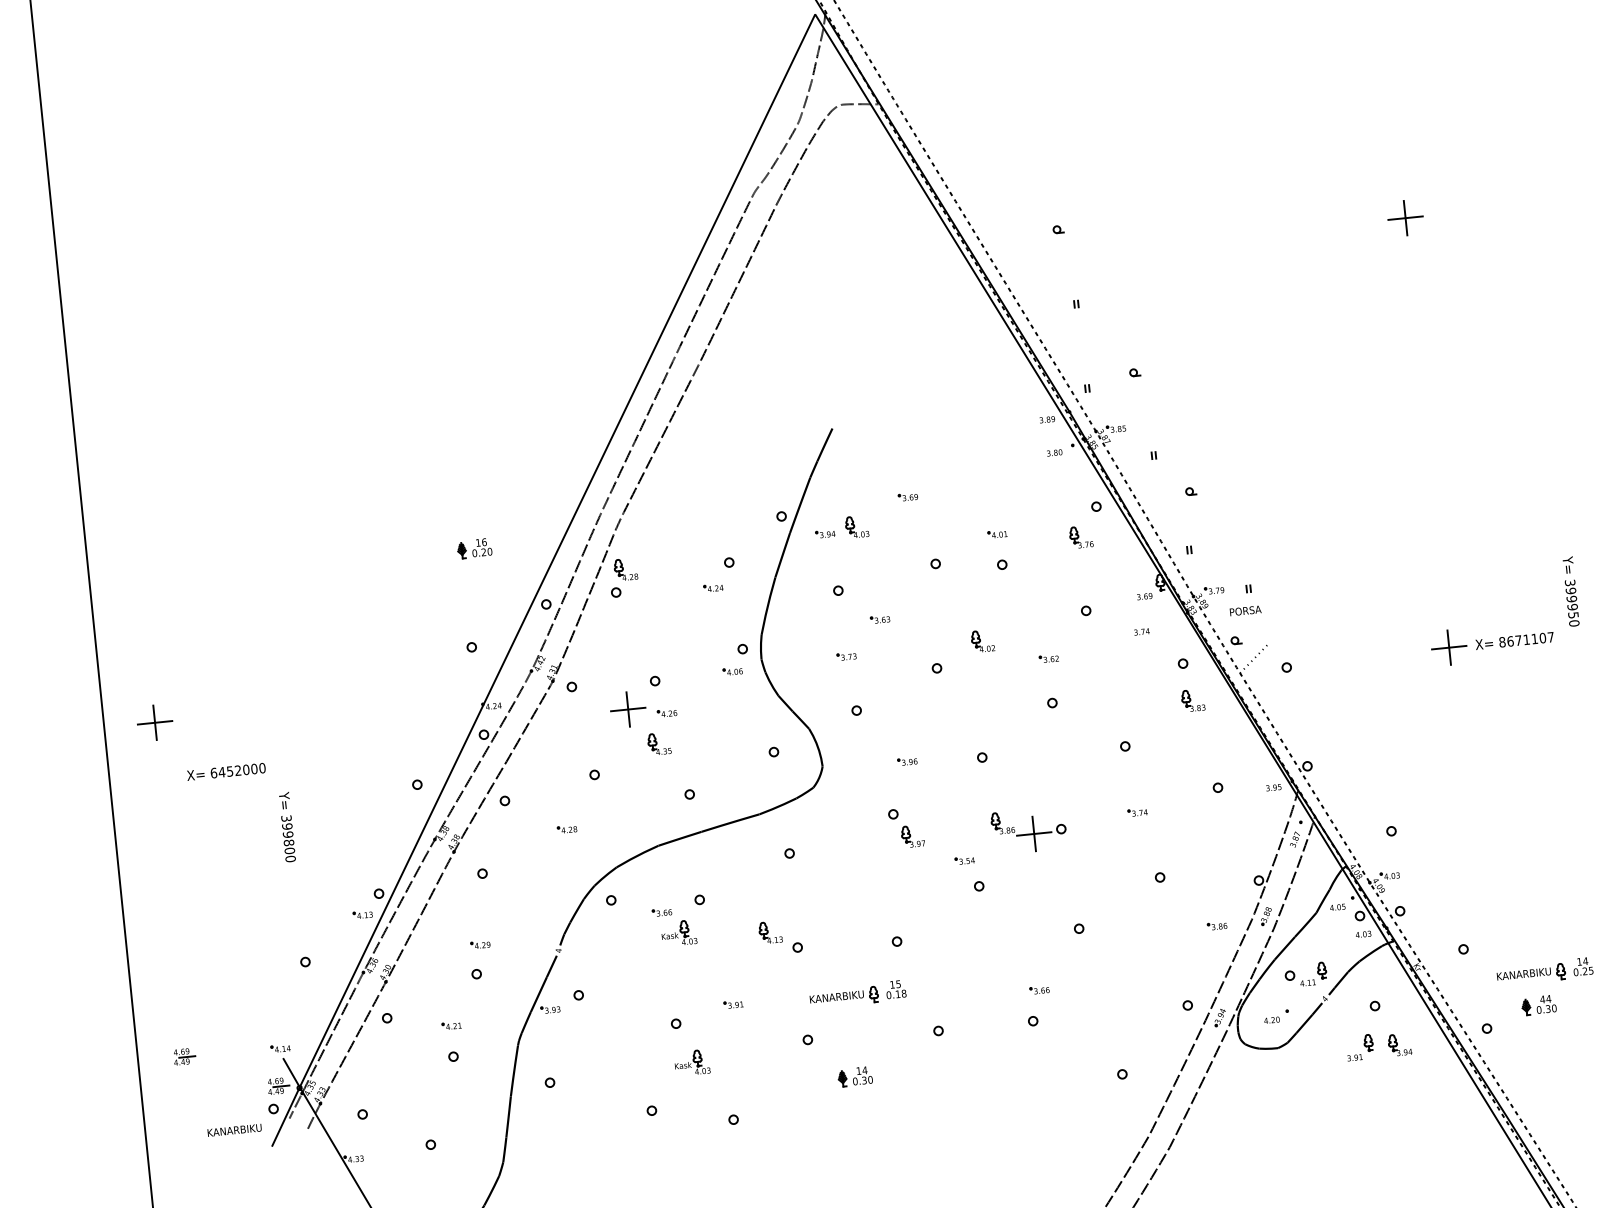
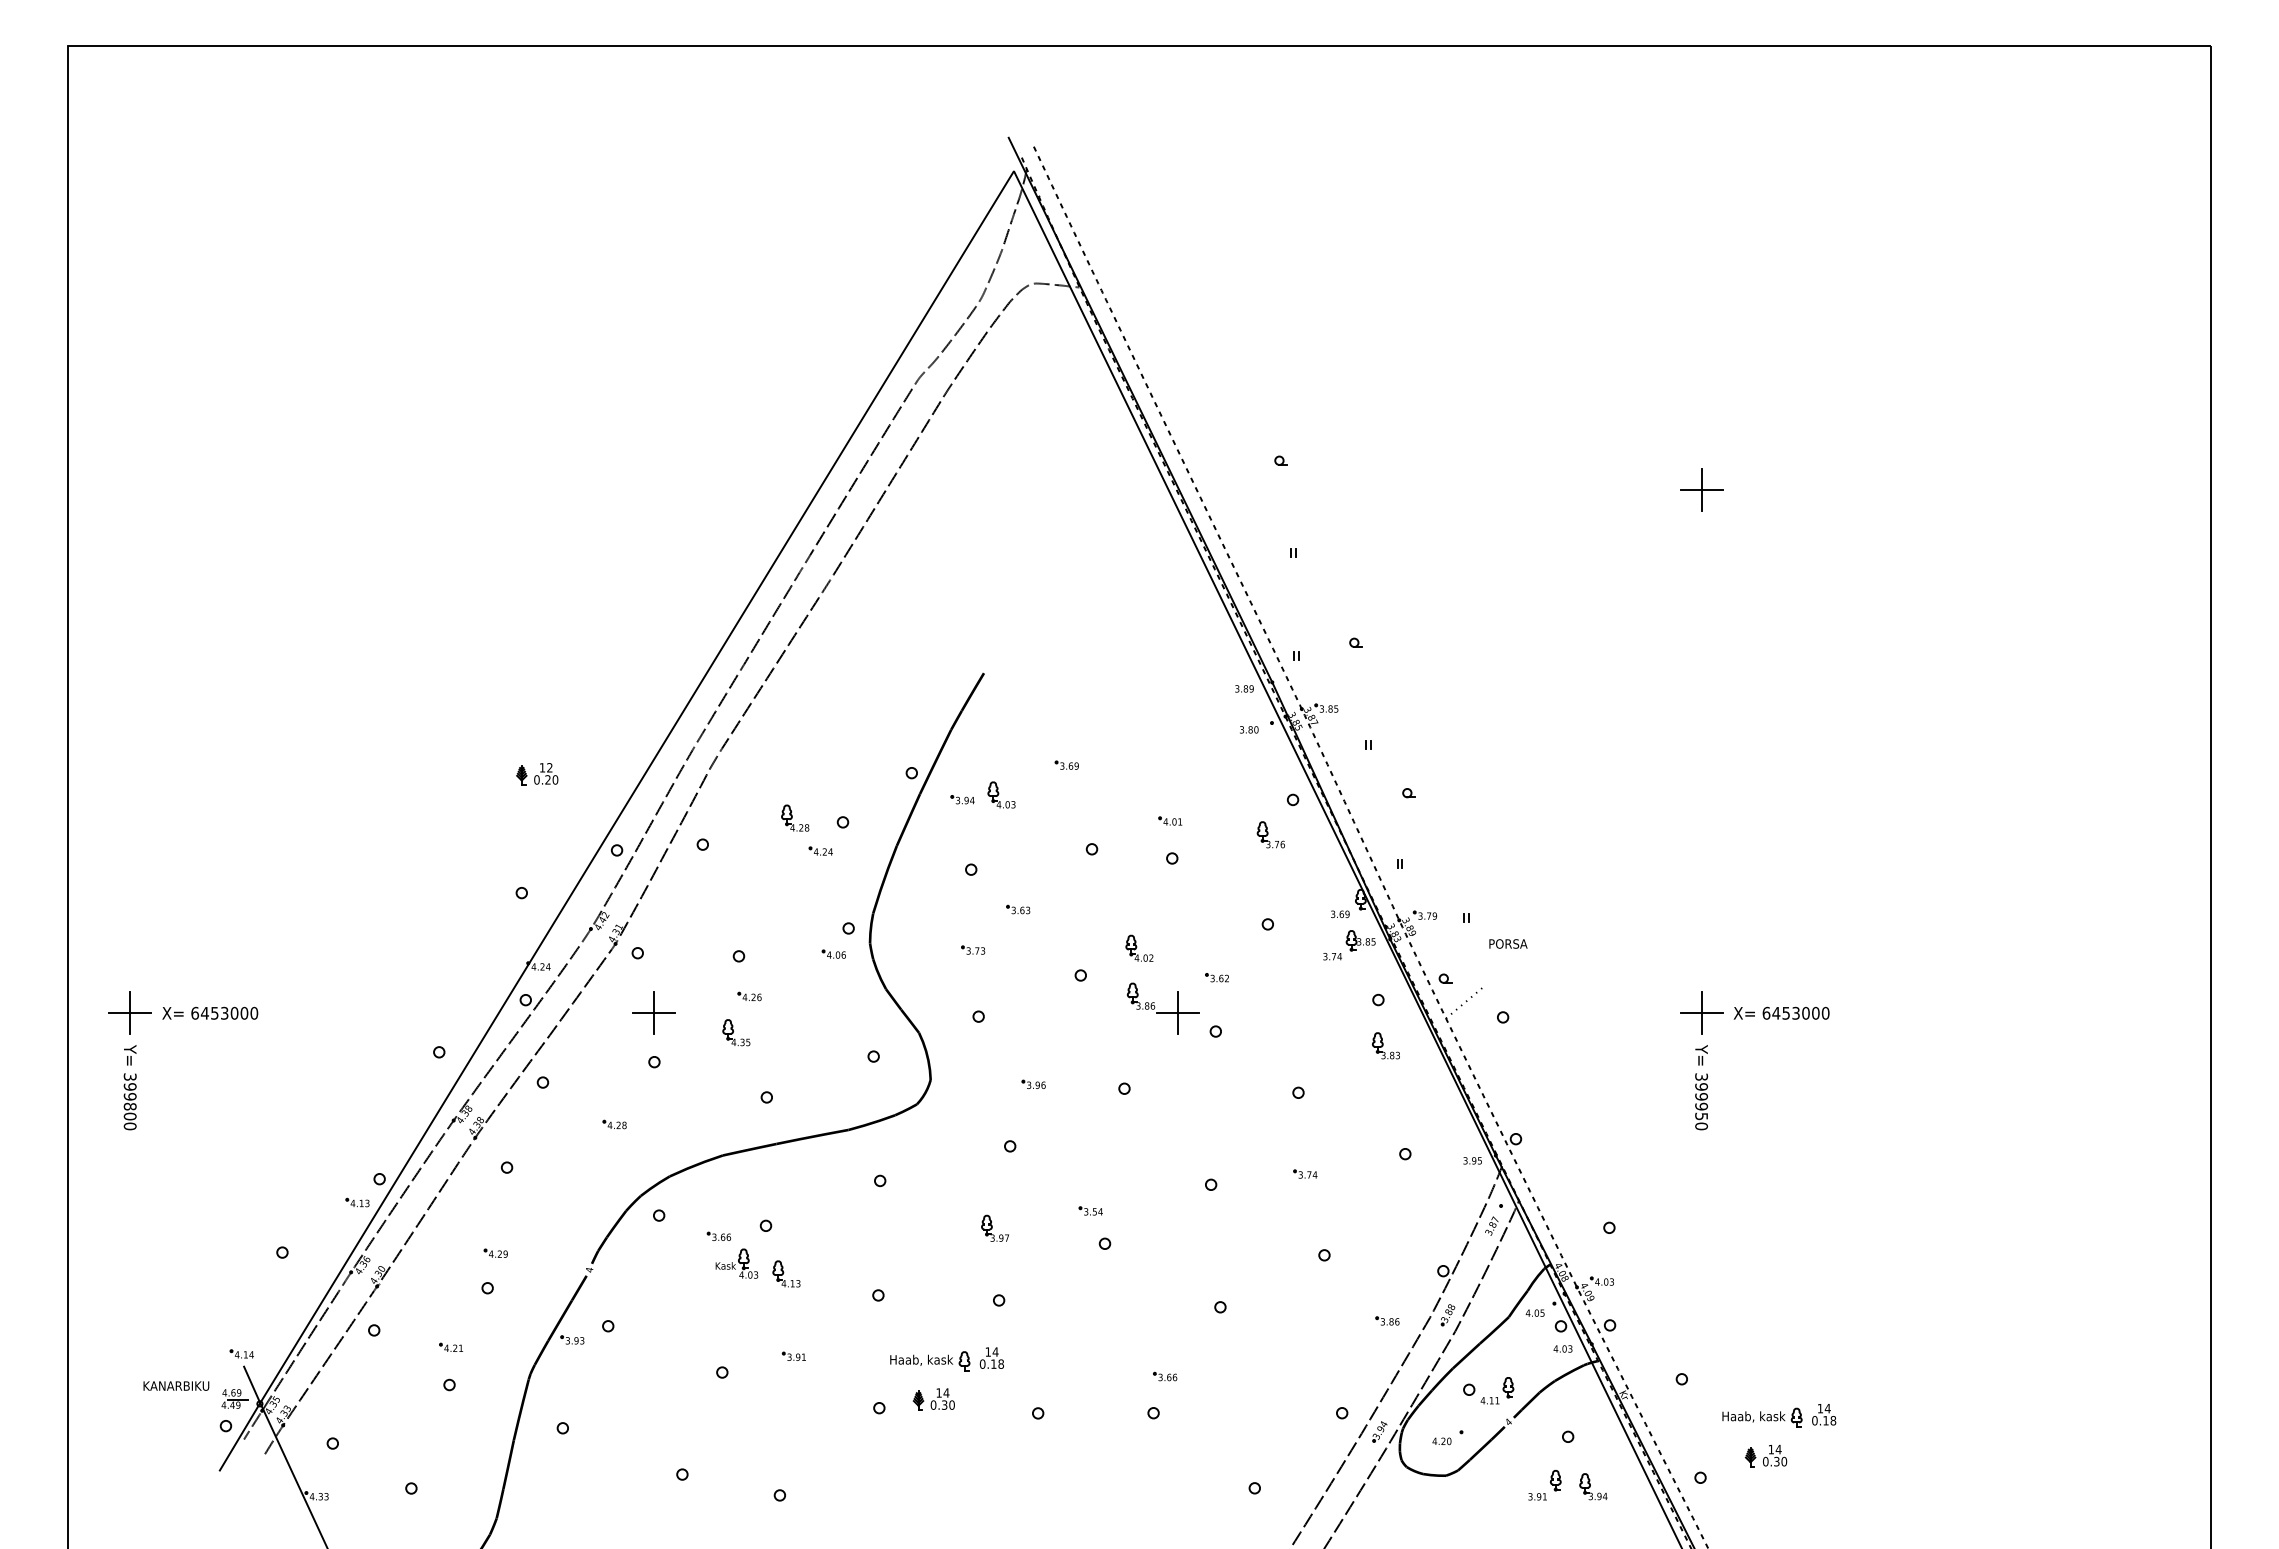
text: (484, 542) -> (549, 767), 16 -> 12
part: (625, 569) -> (795, 817), moved
text: (1571, 591) -> (1701, 1087), moved
text: (1245, 610) -> (1508, 943), moved
part: (1163, 616) -> (1360, 940), added
text: (1526, 639) -> (1795, 1012), 8671107 -> 6453000
part: (627, 708) -> (653, 1012), moved
part: (154, 722) -> (129, 1012), moved
text: (238, 770) -> (224, 1013), 6452000 -> 6453000
text: (286, 827) -> (129, 1087), moved
part: (1021, 831) -> (1162, 1008), moved
part: (912, 835) -> (994, 1227), moved
part: (770, 932) -> (786, 1273), moved
text: (1588, 970) -> (1829, 1420), 0.25 -> 0.18
text: (1524, 974) -> (1752, 1416), KANARBIKU -> Haab, kask
text: (898, 983) -> (995, 1351), 15 -> 14
text: (836, 996) -> (919, 1359), KANARBIKU -> Haab, kask
text: (1542, 999) -> (1771, 1449), 44 -> 14
part: (184, 1056) -> (124, 1351), removed
part: (691, 1062) -> (736, 1421), removed
part: (854, 1076) -> (933, 1399), moved
text: (234, 1129) -> (176, 1385), moved

